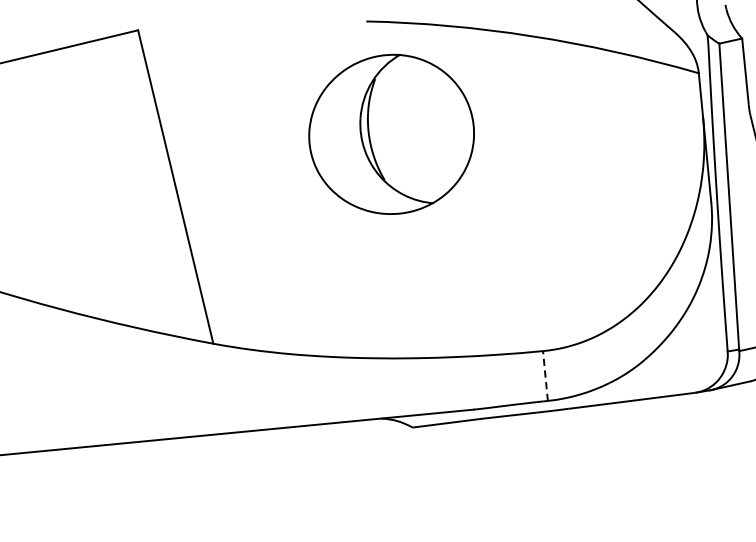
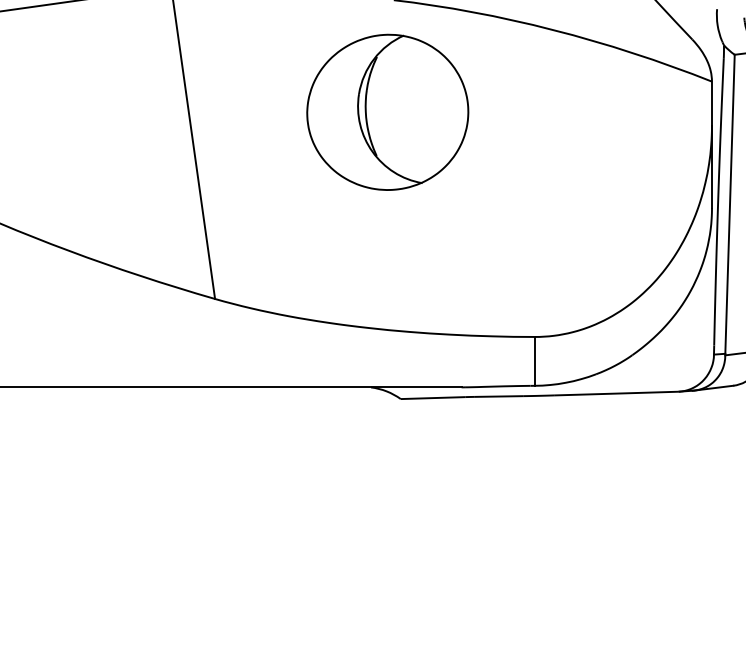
part: (391, 133) -> (387, 111), moved
line: (545, 375) -> (534, 360), dashed -> solid

